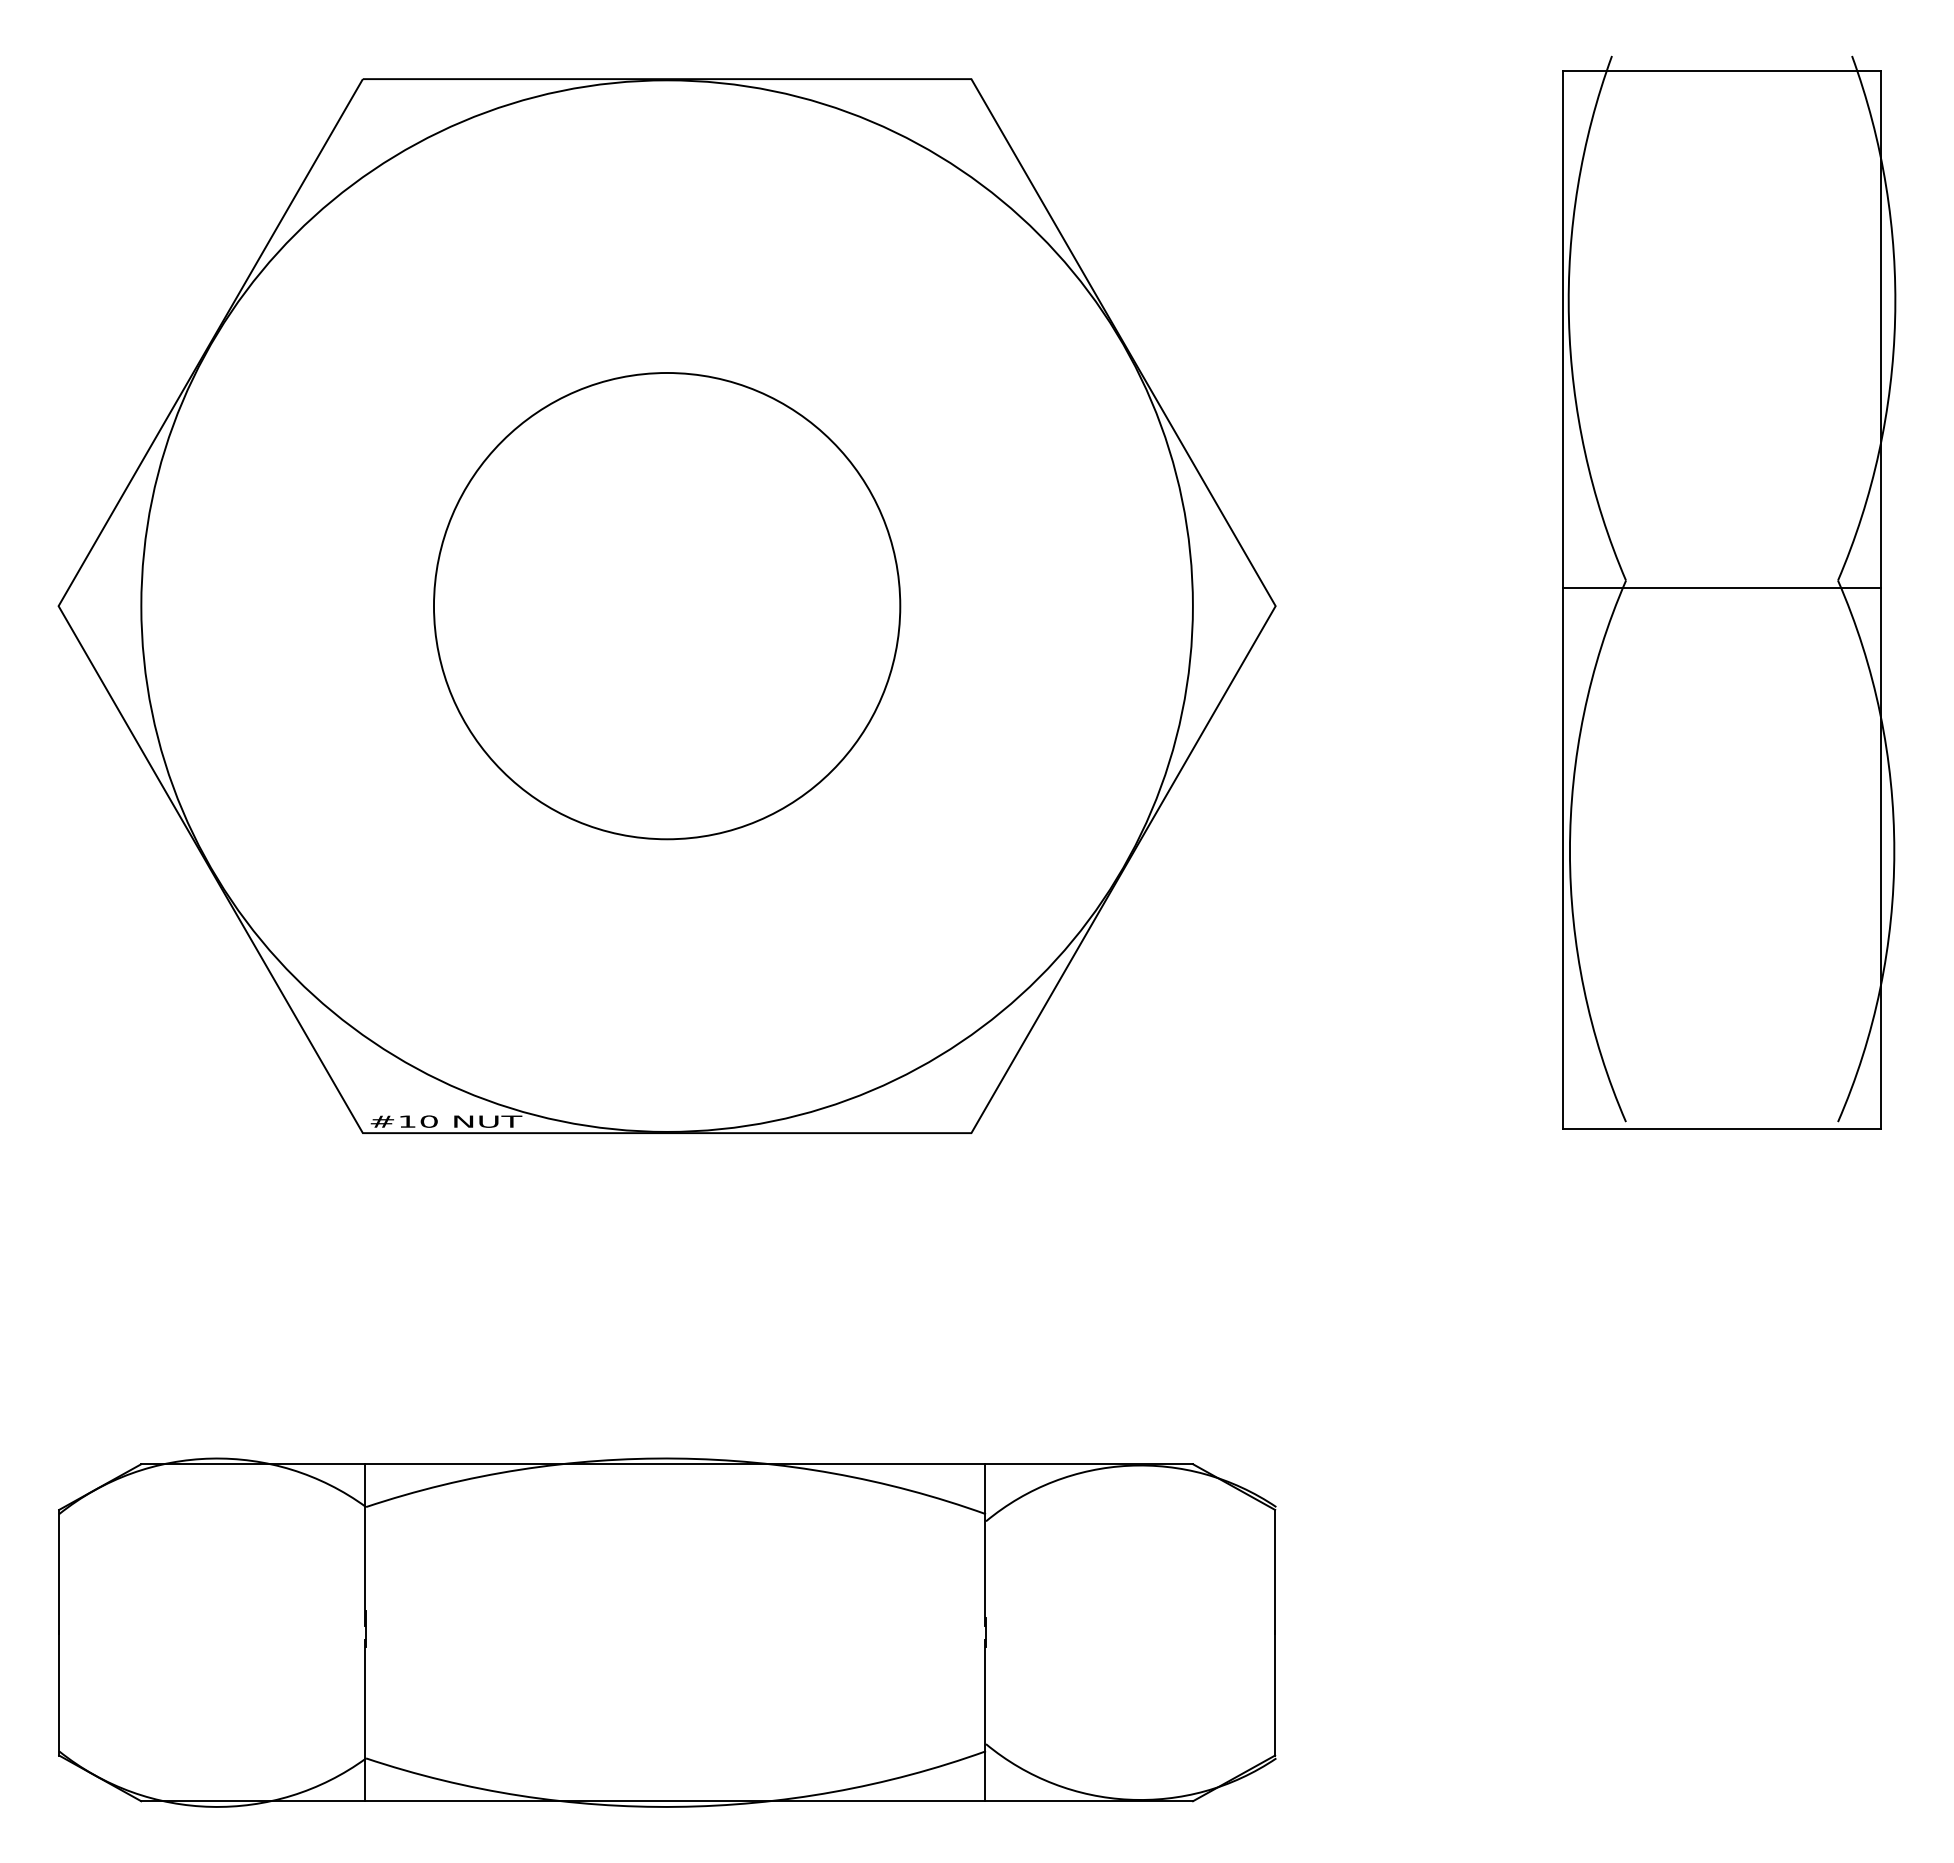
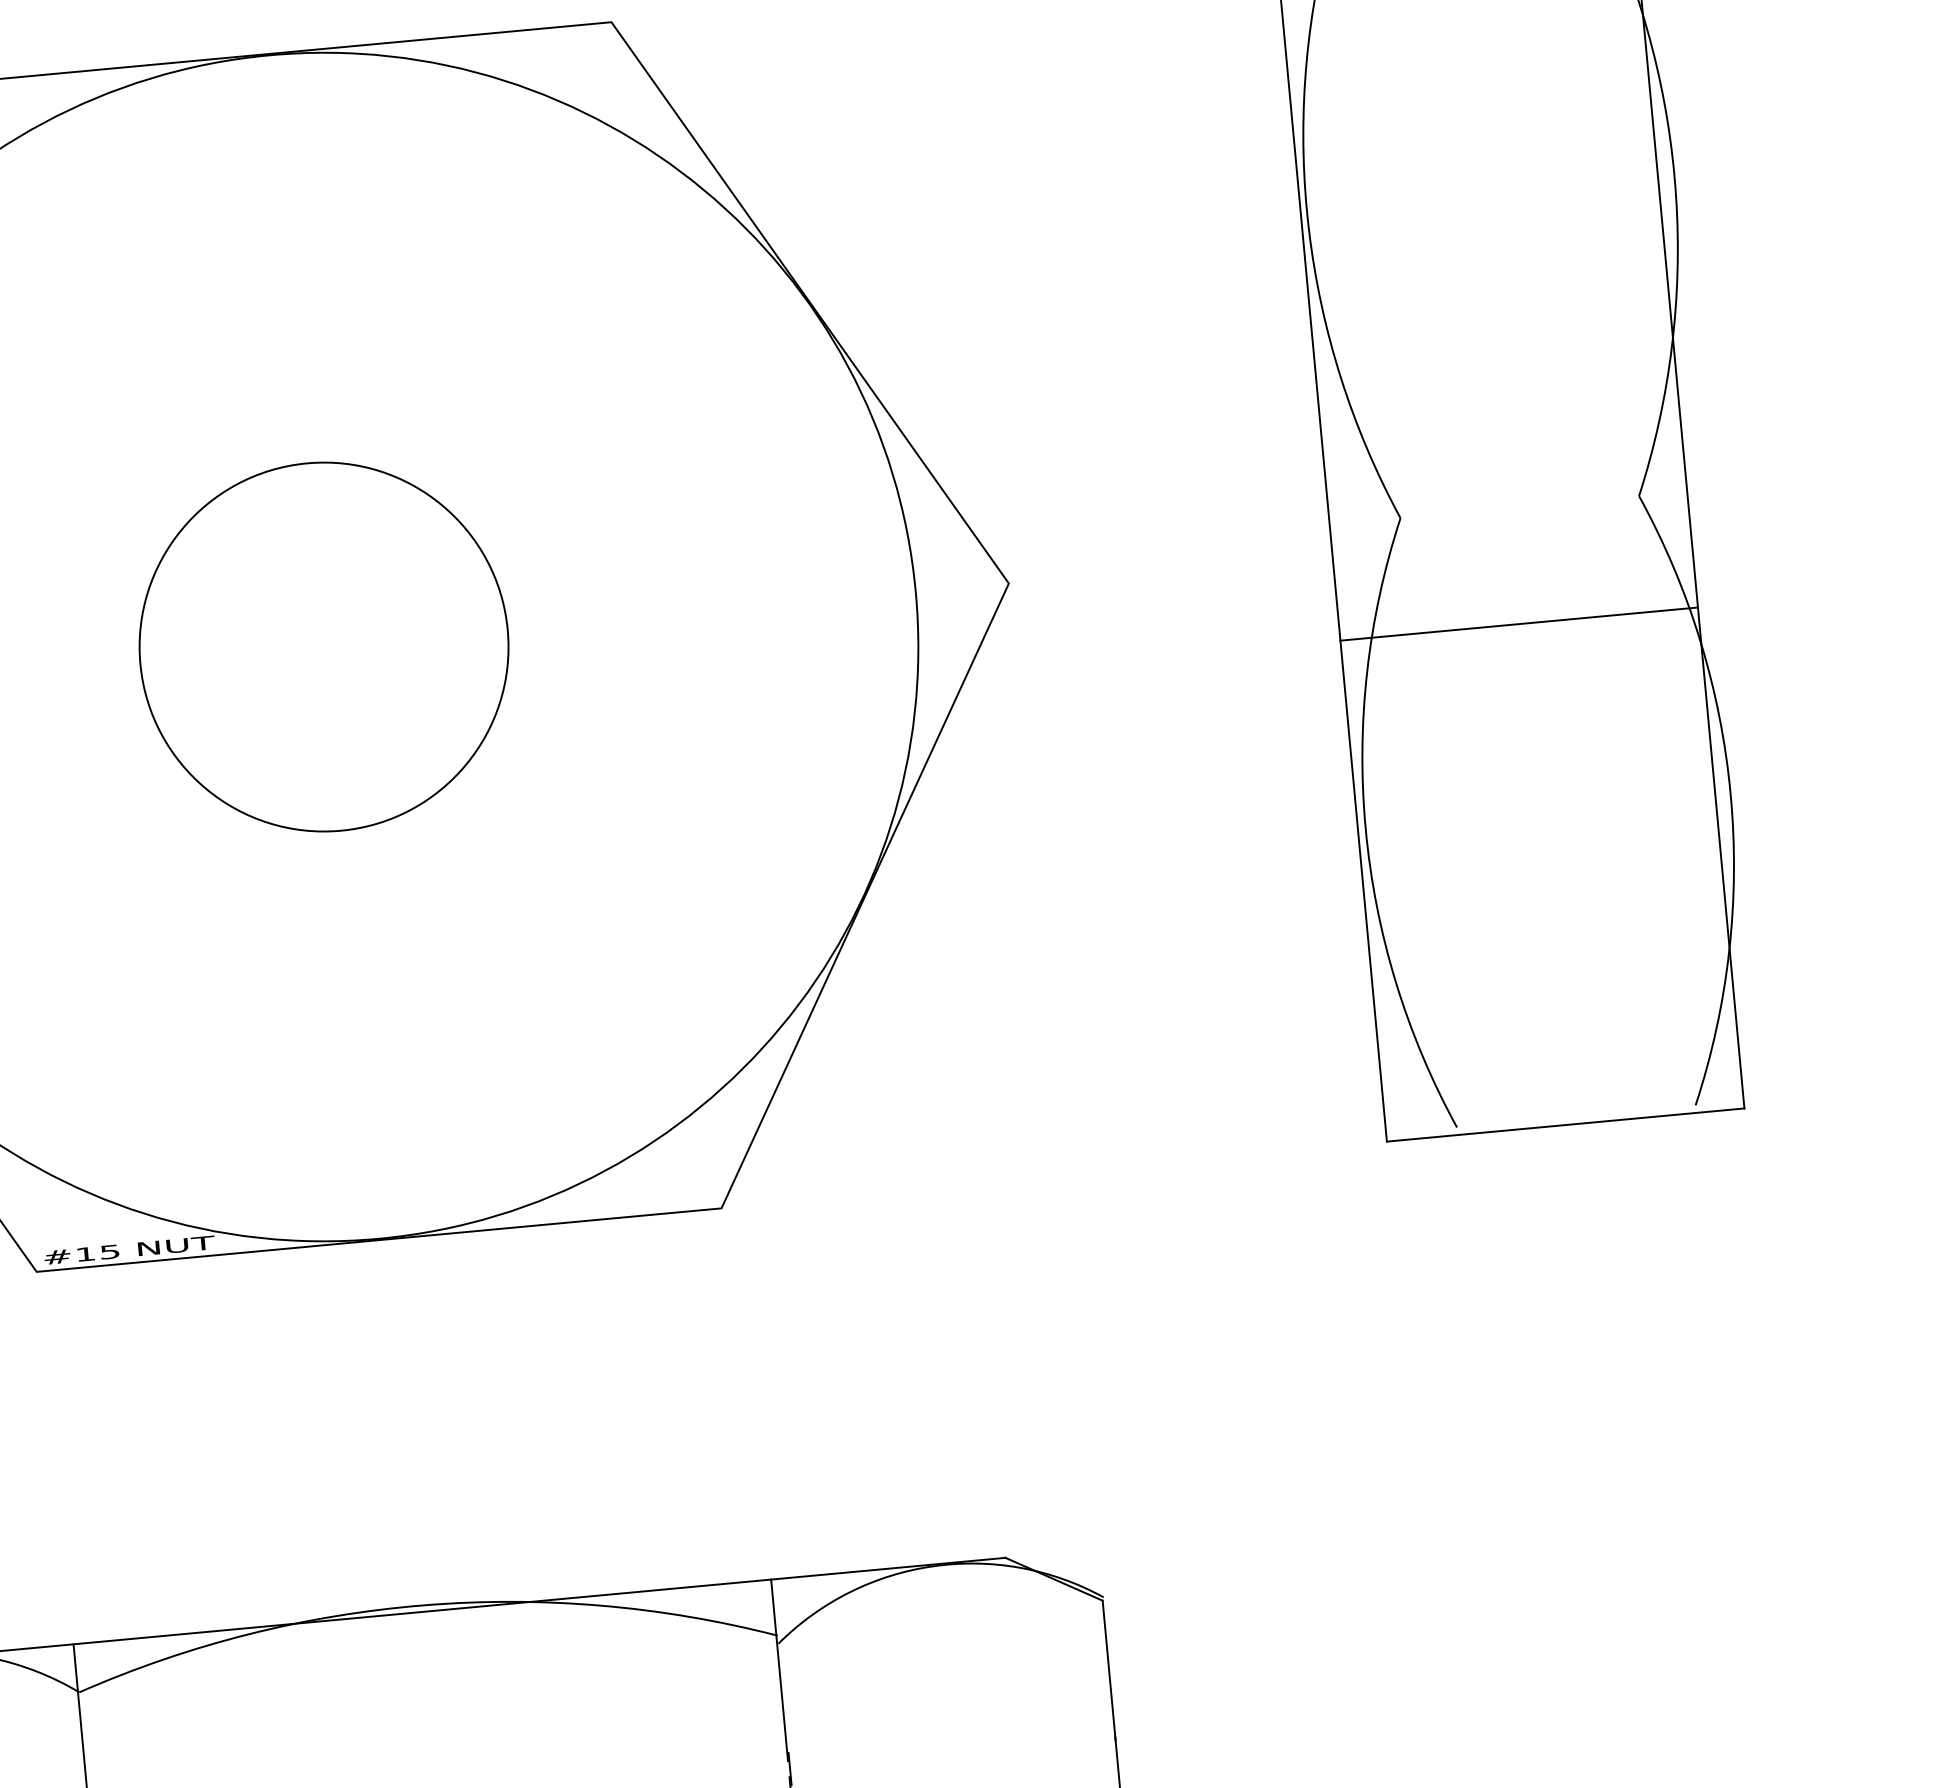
line: (1721, 587) -> (1518, 624), moved
circle: (666, 606) -> (323, 647), size x0.7
text: (428, 1121) -> (109, 1251), #10 -> #15

